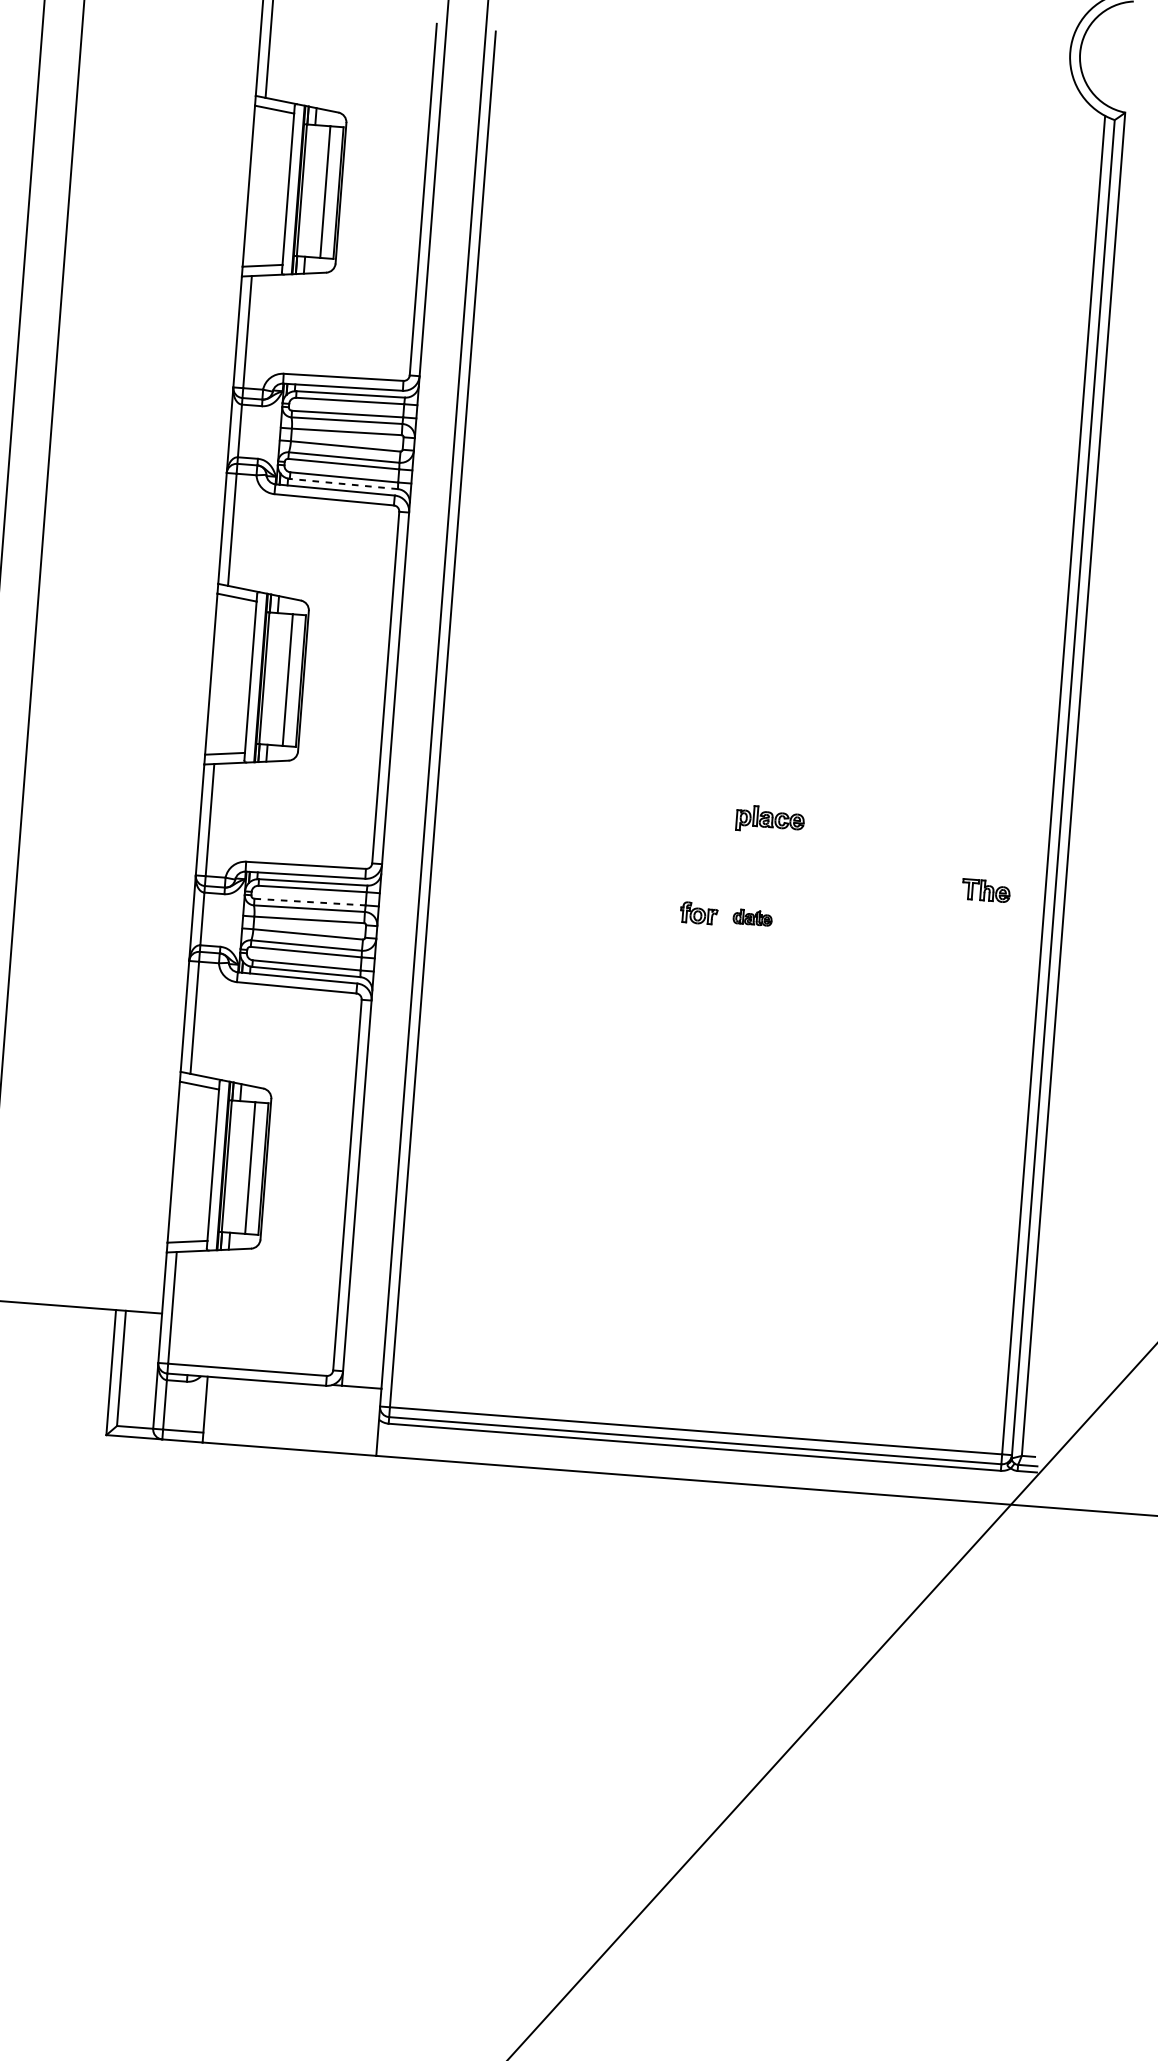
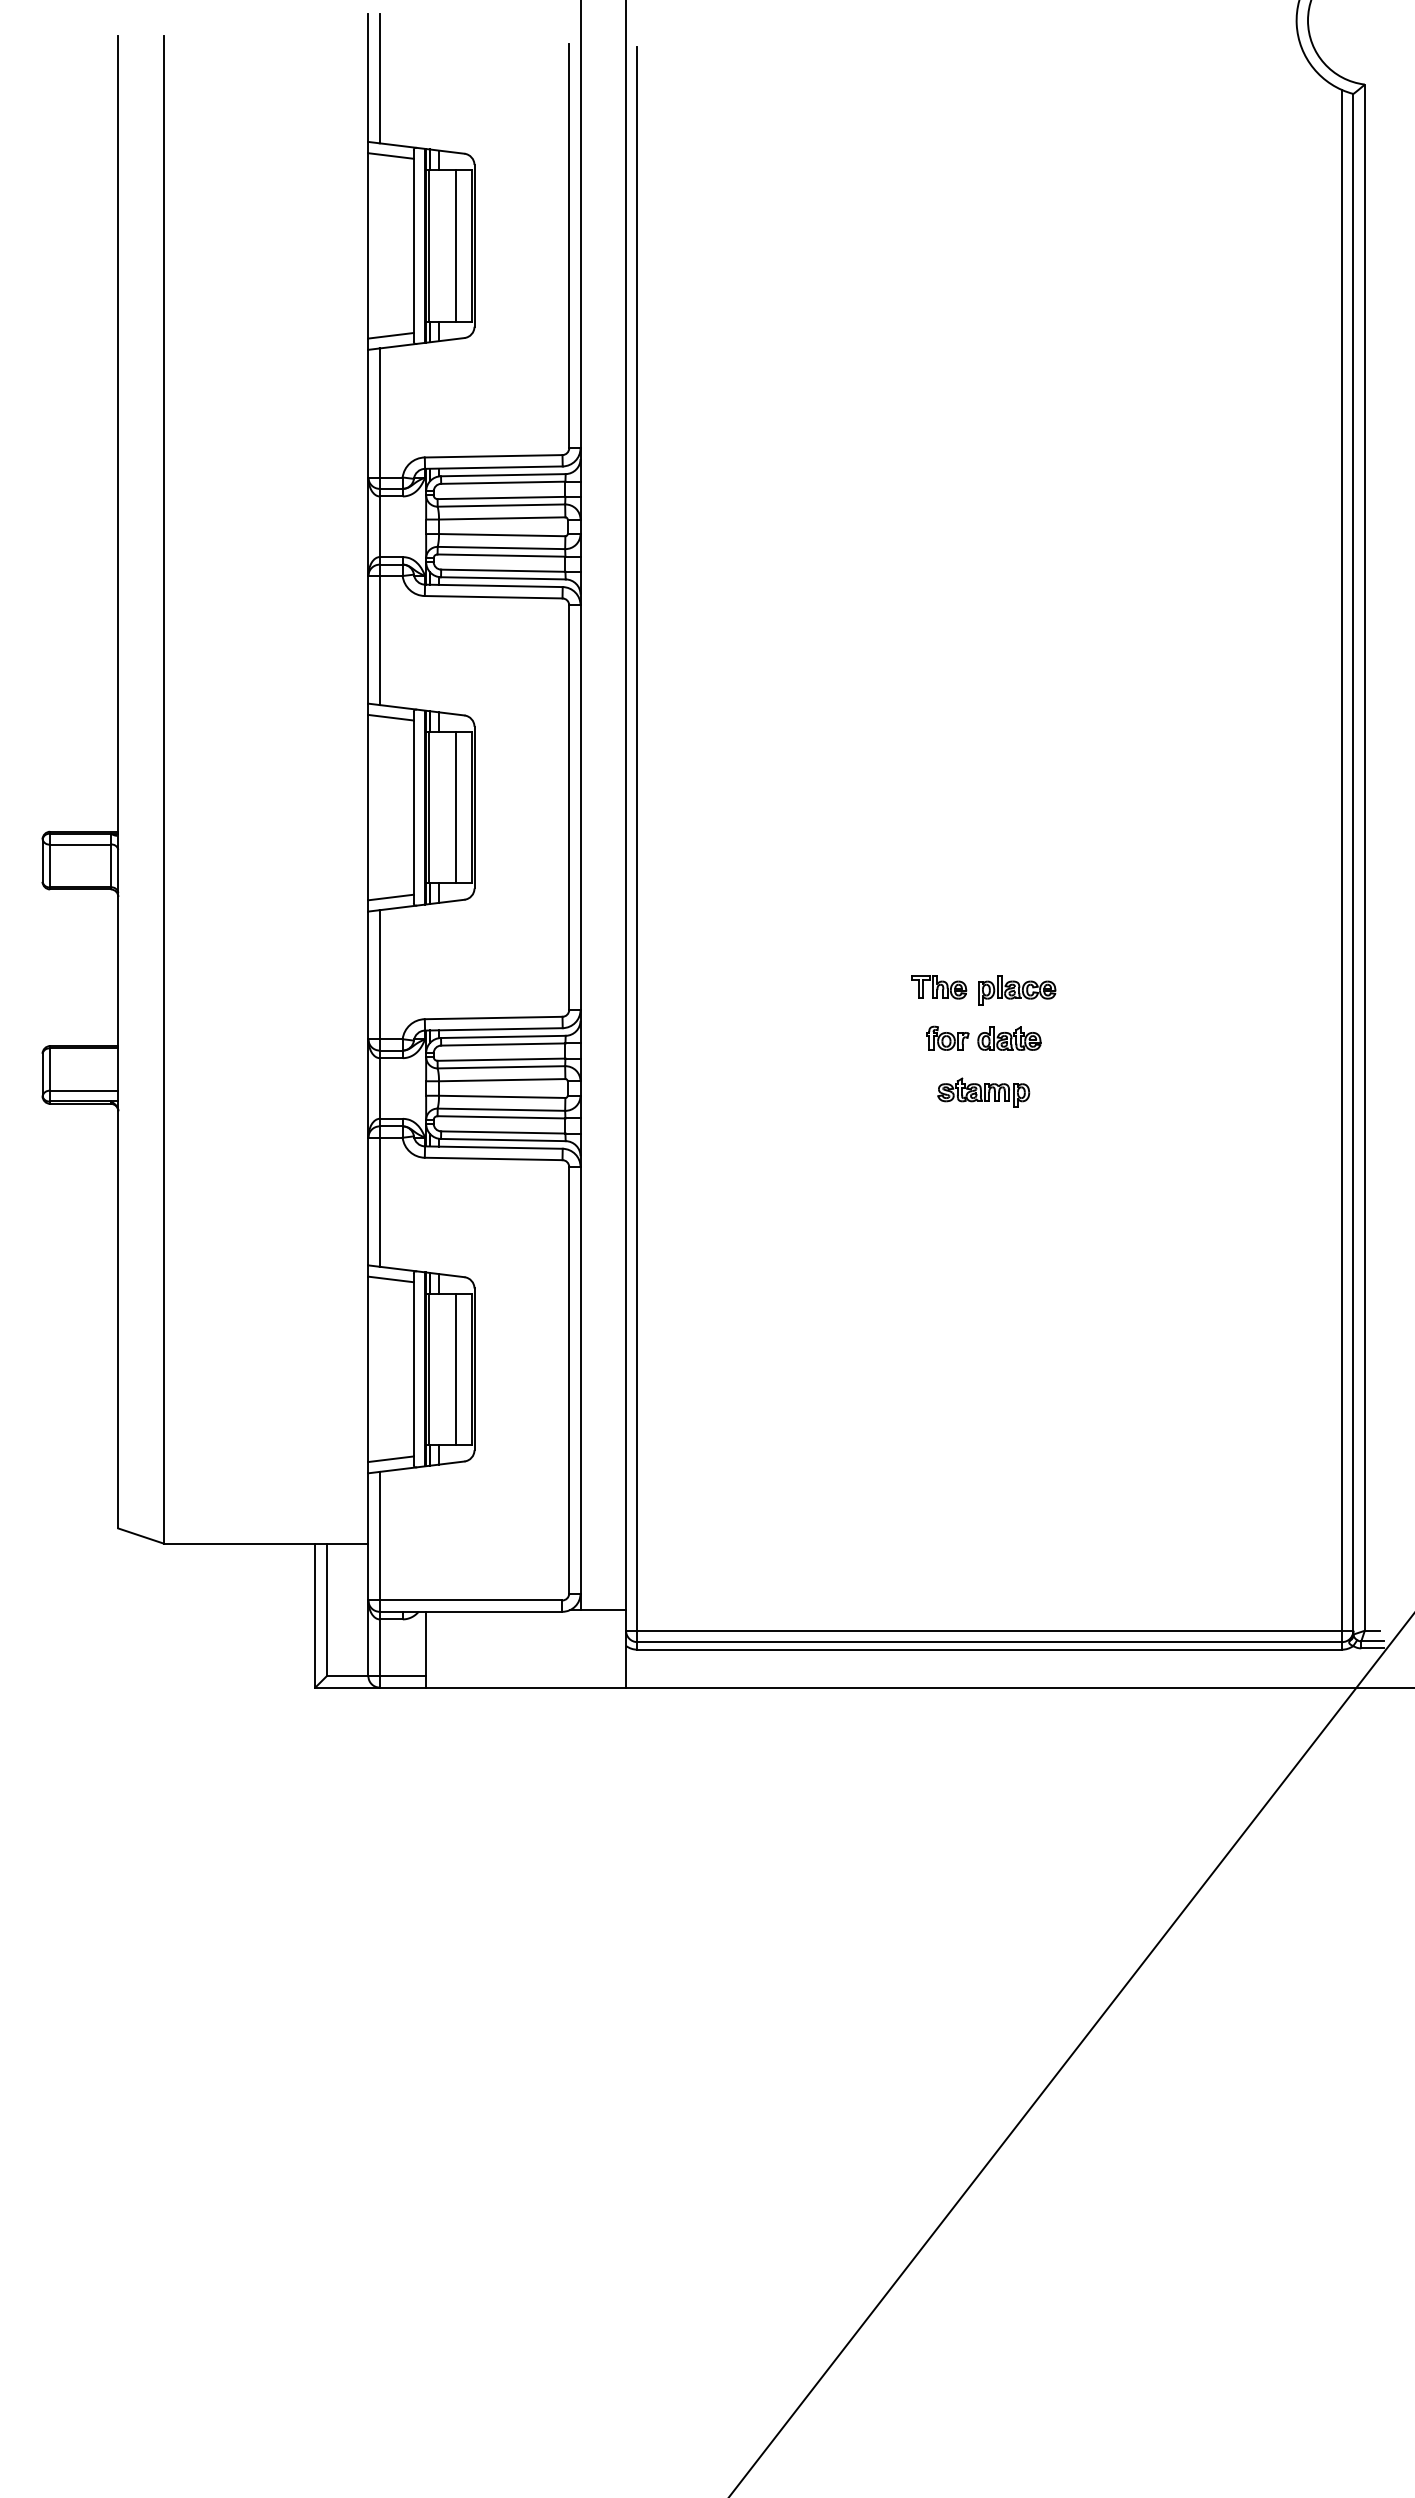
line: (343, 484) -> (502, 578), dashed -> solid
part: (770, 820) -> (1017, 990), moved
part: (986, 891) -> (939, 987), moved
line: (310, 901) -> (501, 1059), dashed -> solid
part: (752, 917) -> (1009, 1038), size x1.43
part: (726, 962) -> (983, 1092), added

